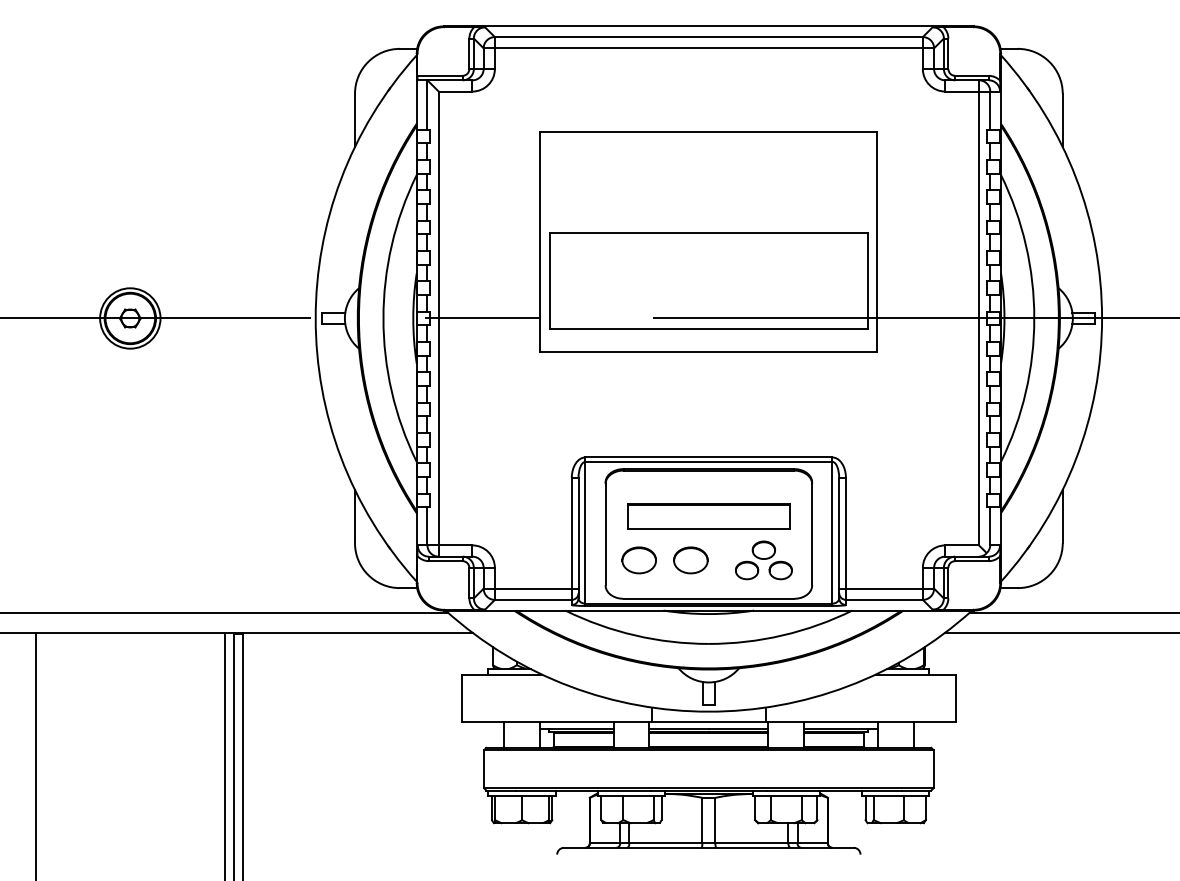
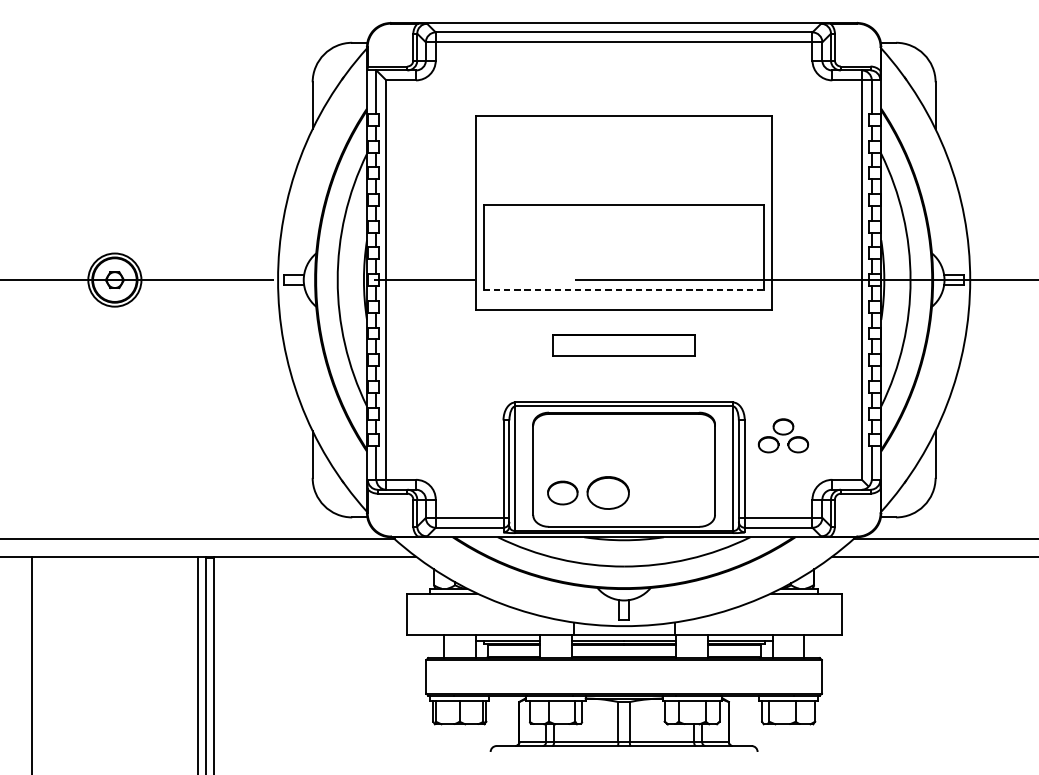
line: (709, 329) -> (624, 289), solid -> dashed
part: (708, 516) -> (623, 345), moved
part: (690, 560) -> (607, 493), size x1.4
part: (763, 560) -> (783, 435), moved

